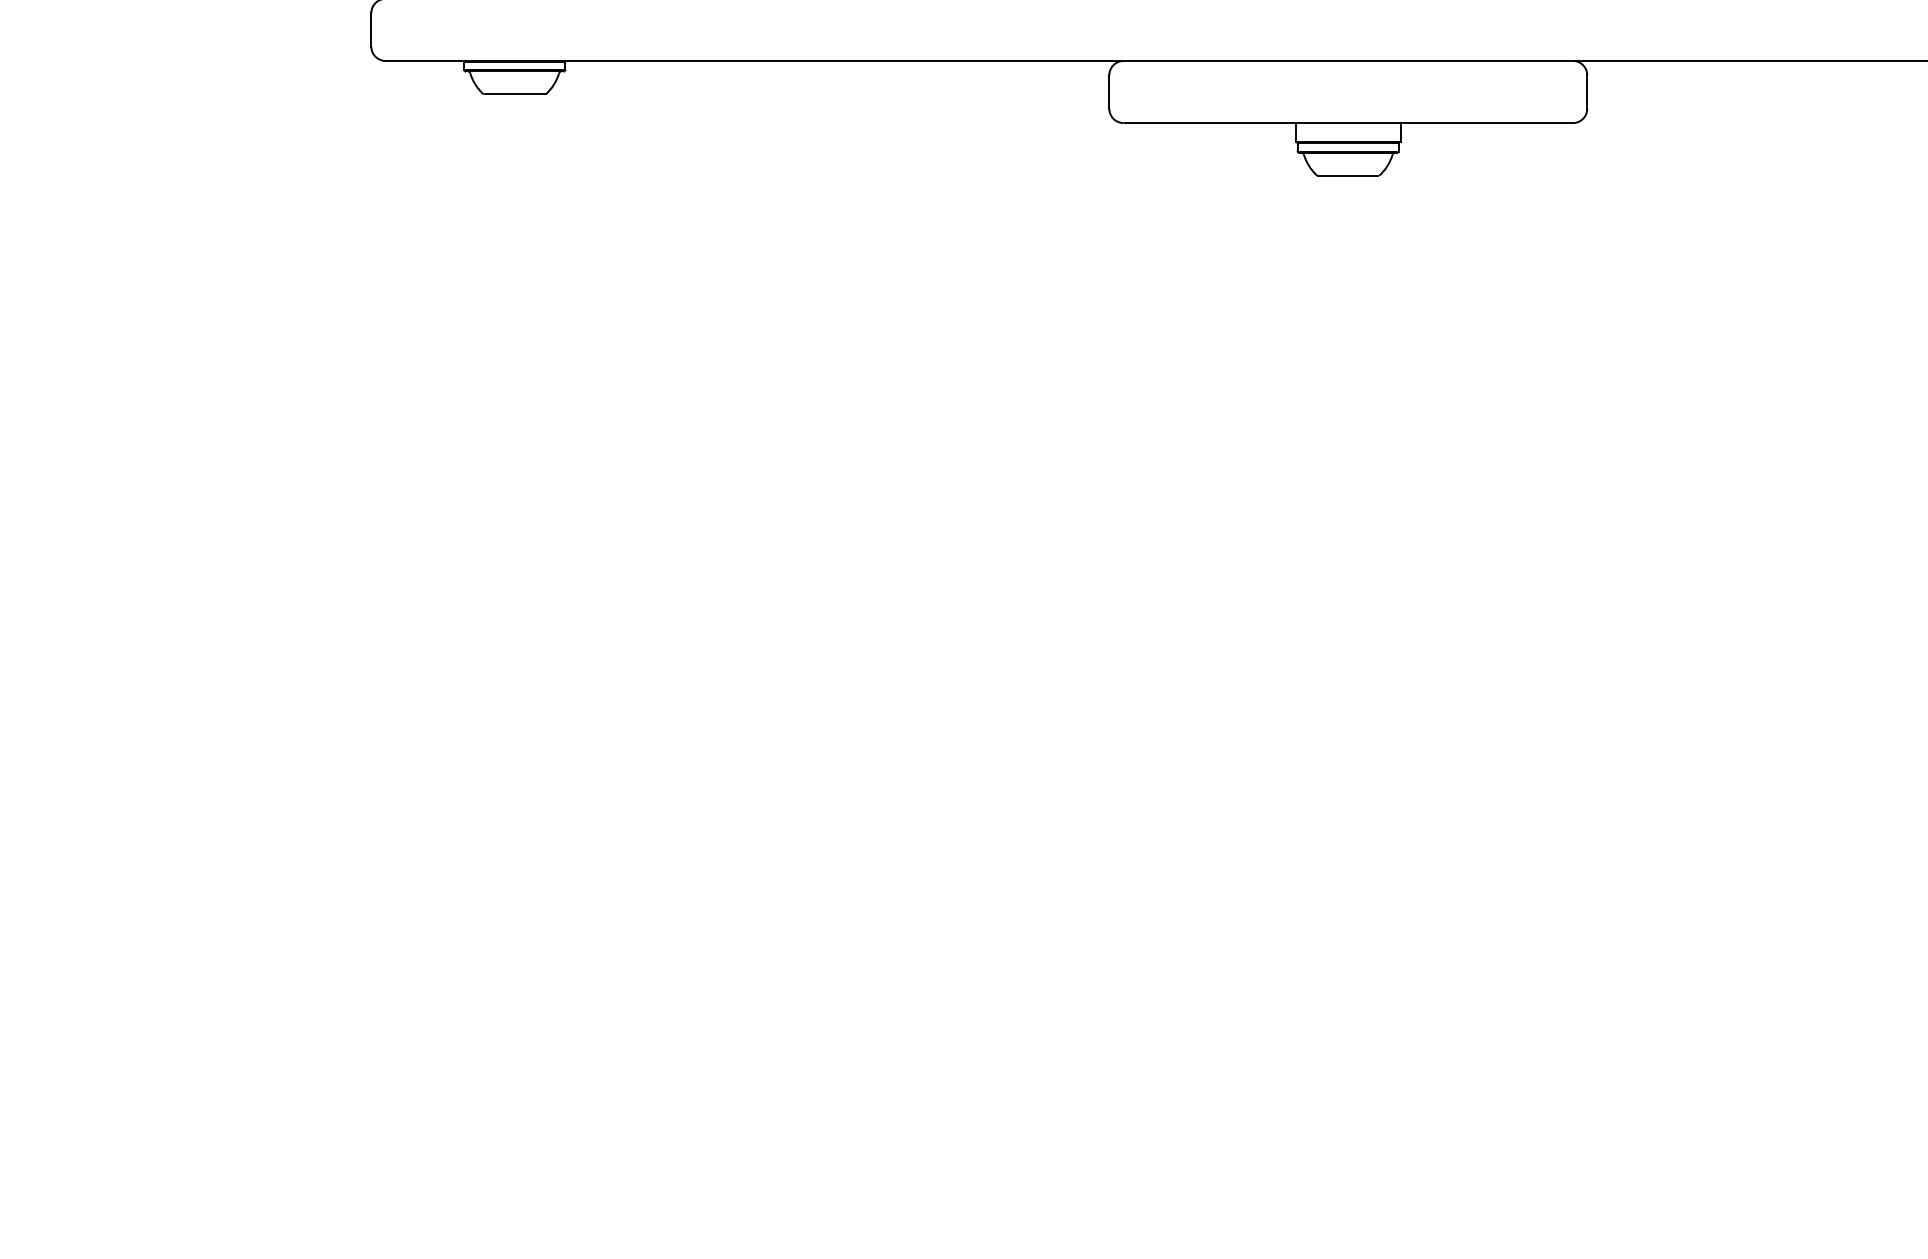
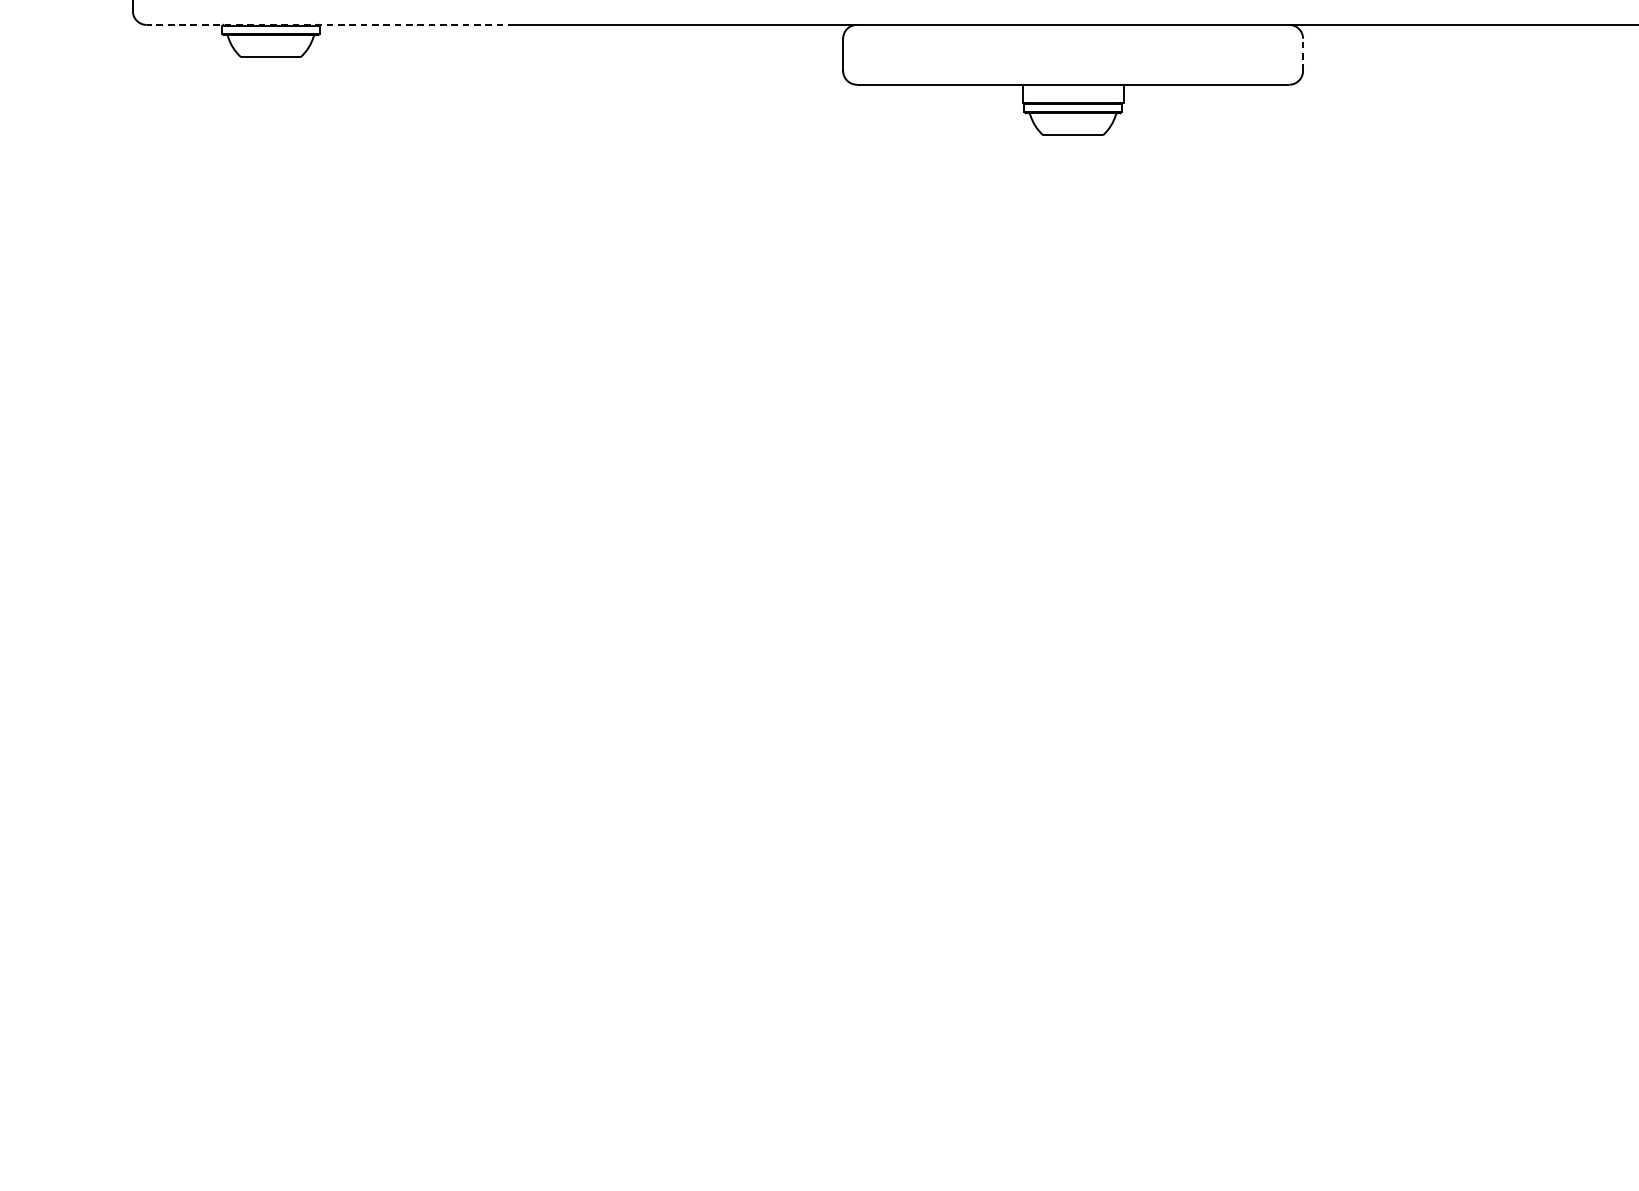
line: (576, 60) -> (330, 24), solid -> dashed
line: (1587, 92) -> (1303, 55), solid -> dashed

